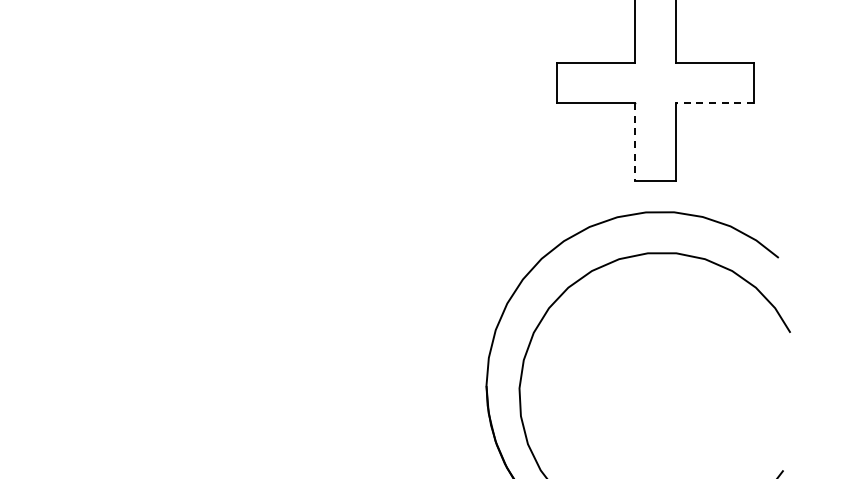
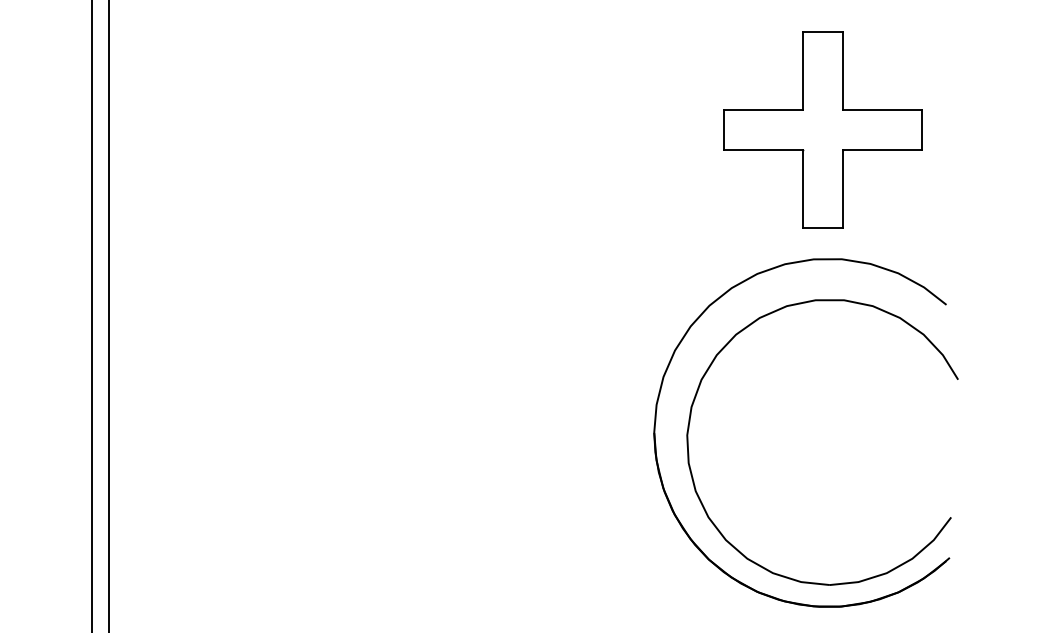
line: (714, 102) -> (882, 149), dashed -> solid
line: (634, 141) -> (802, 188), dashed -> solid

